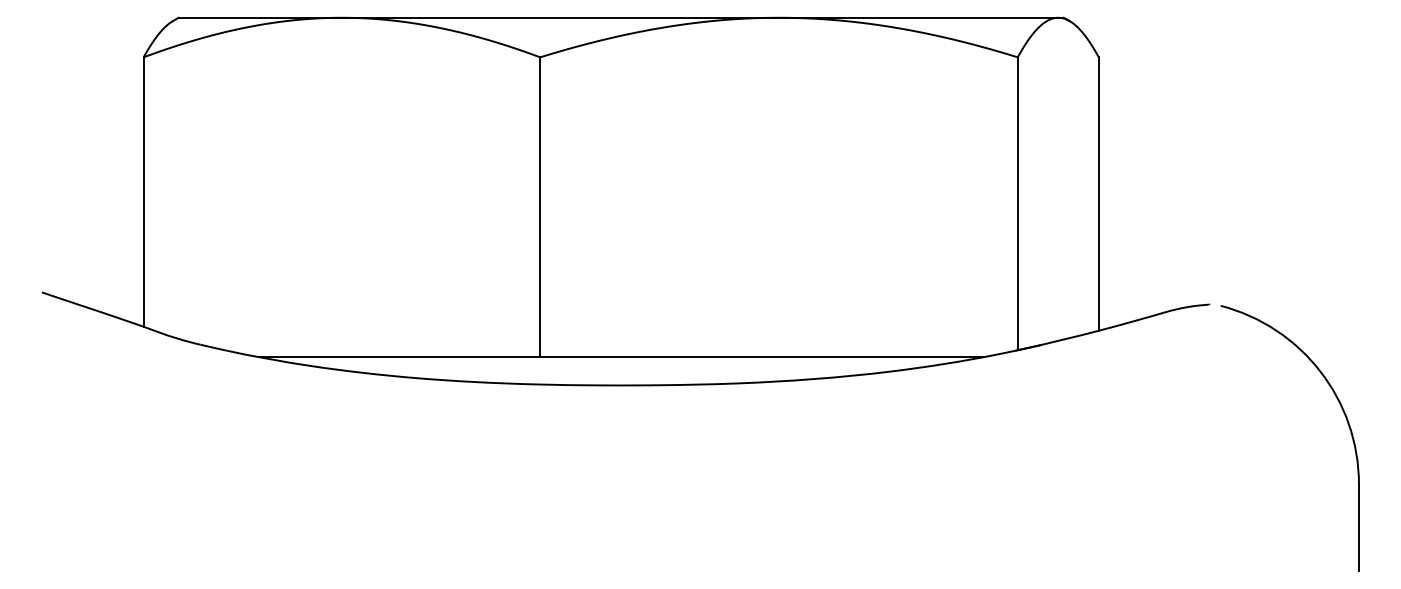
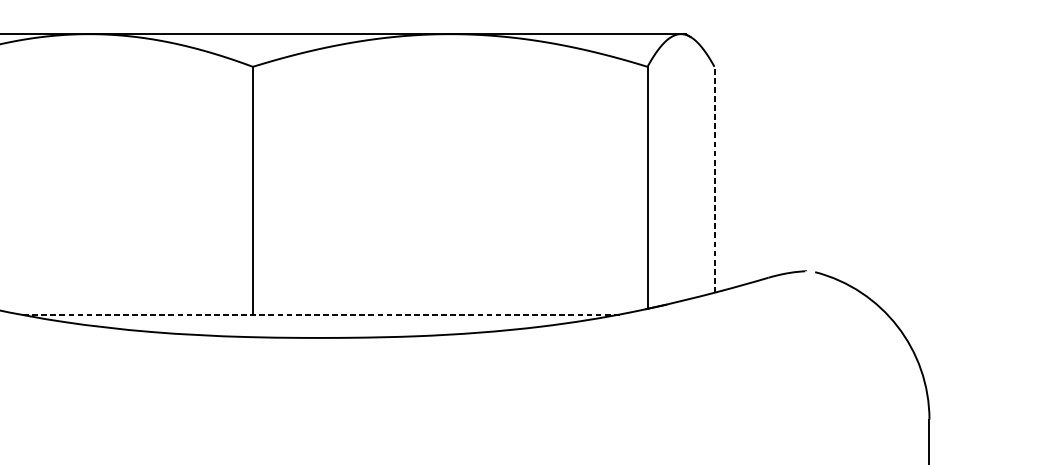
line: (1098, 194) -> (714, 180), solid -> dashed
line: (621, 357) -> (320, 314), solid -> dashed

